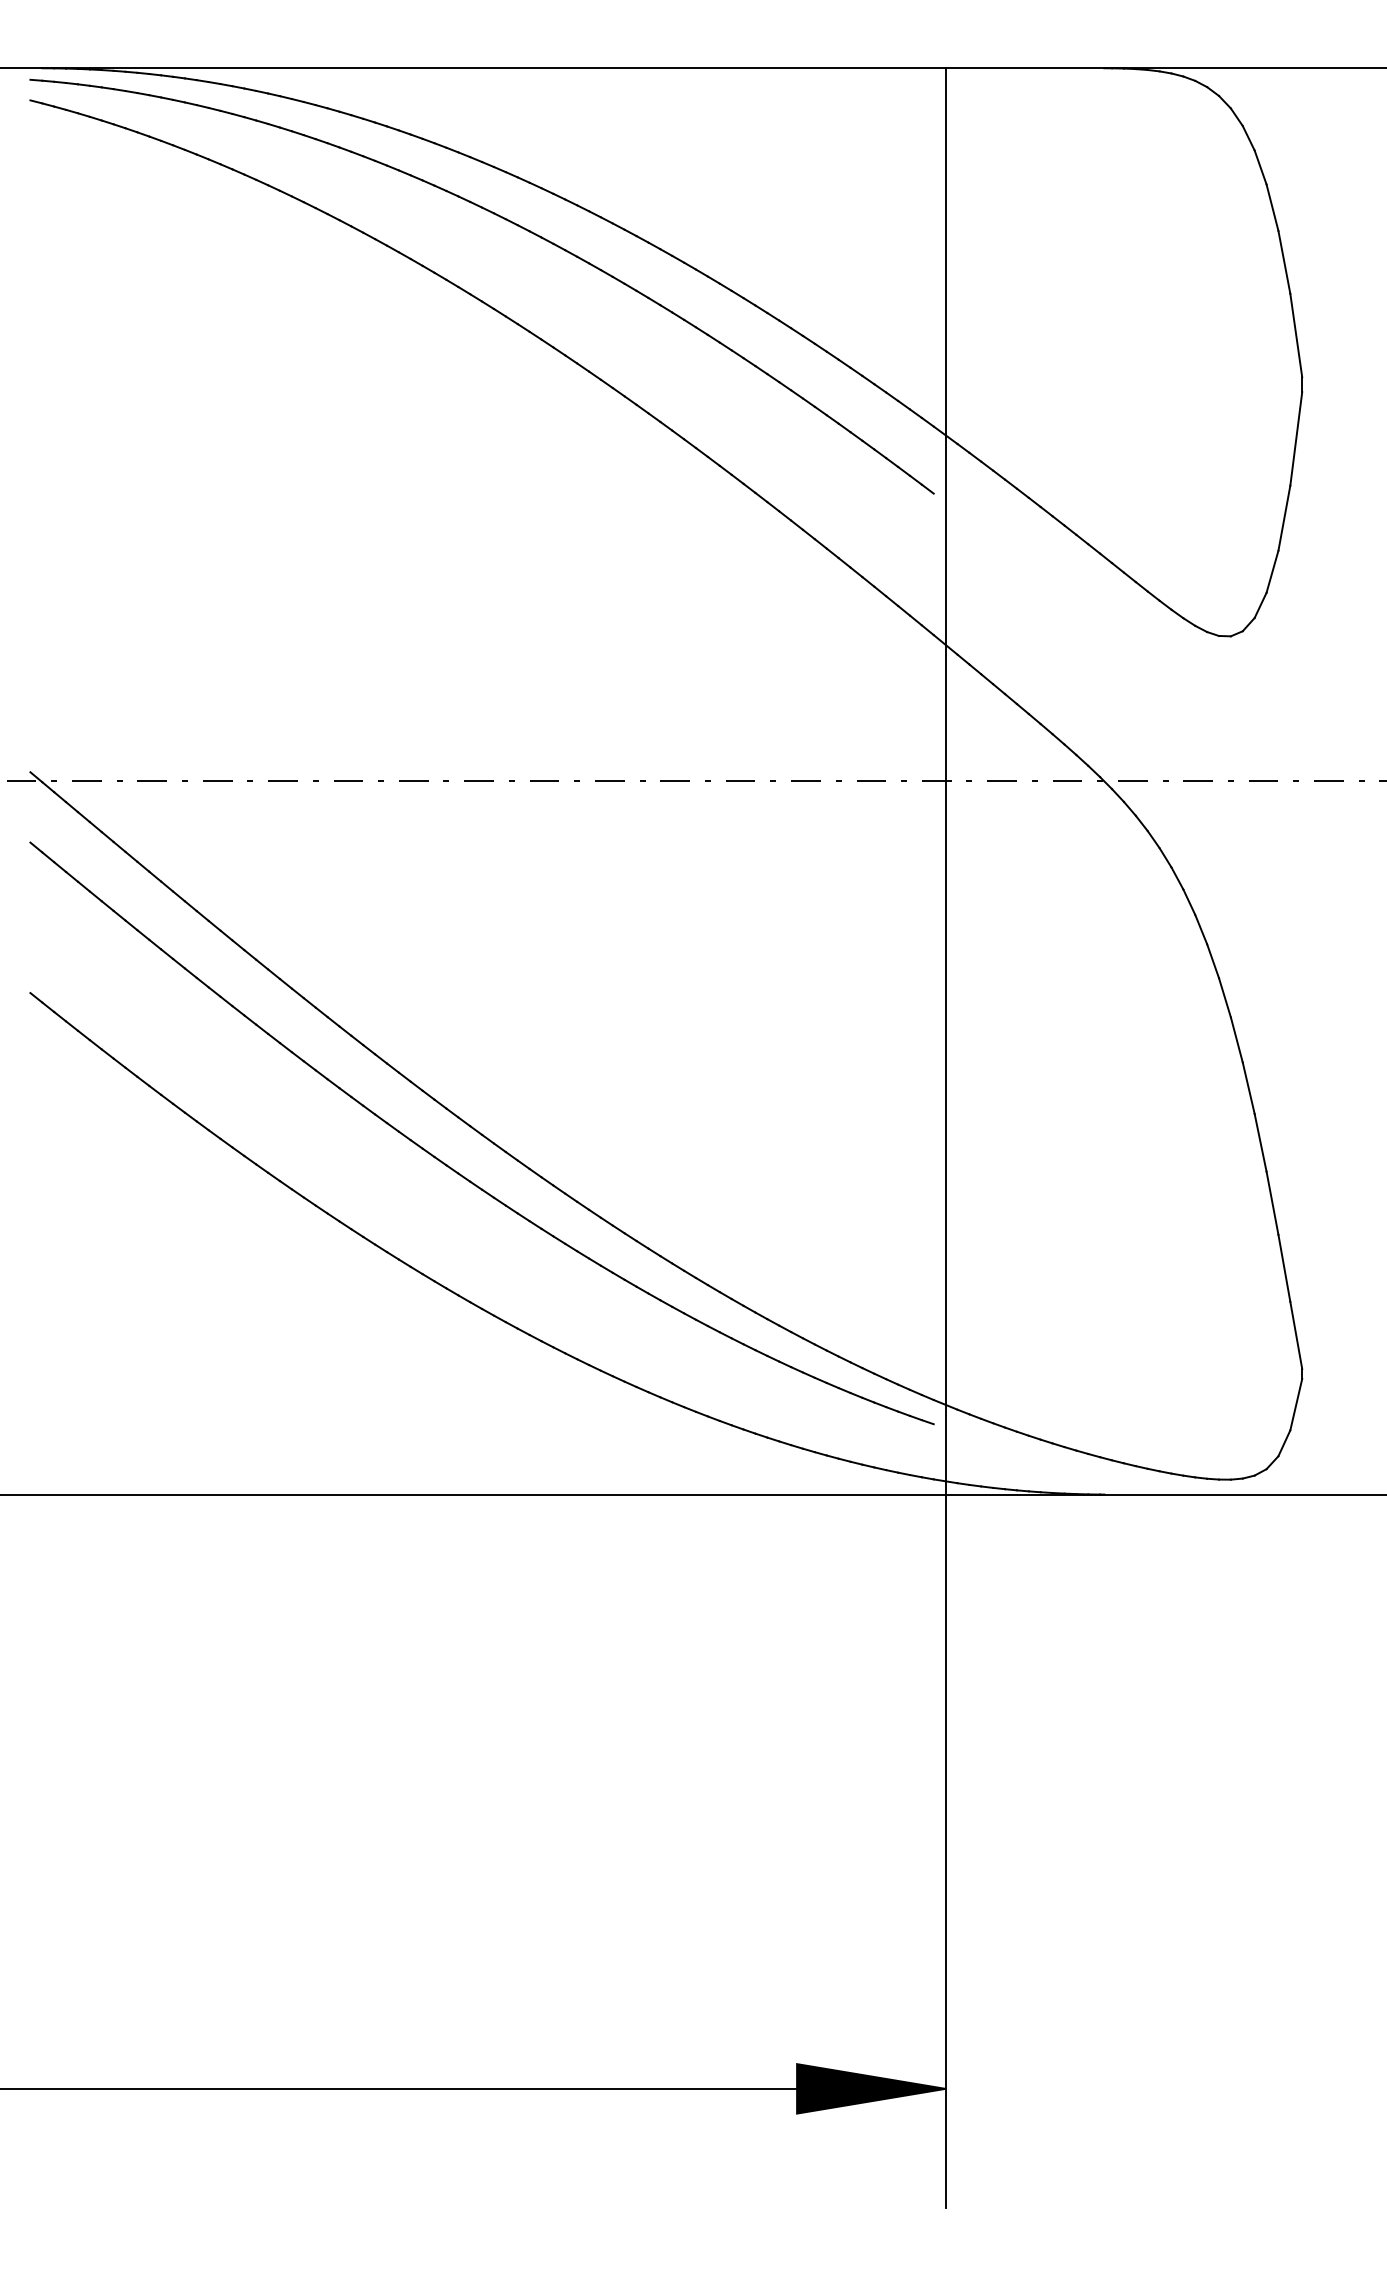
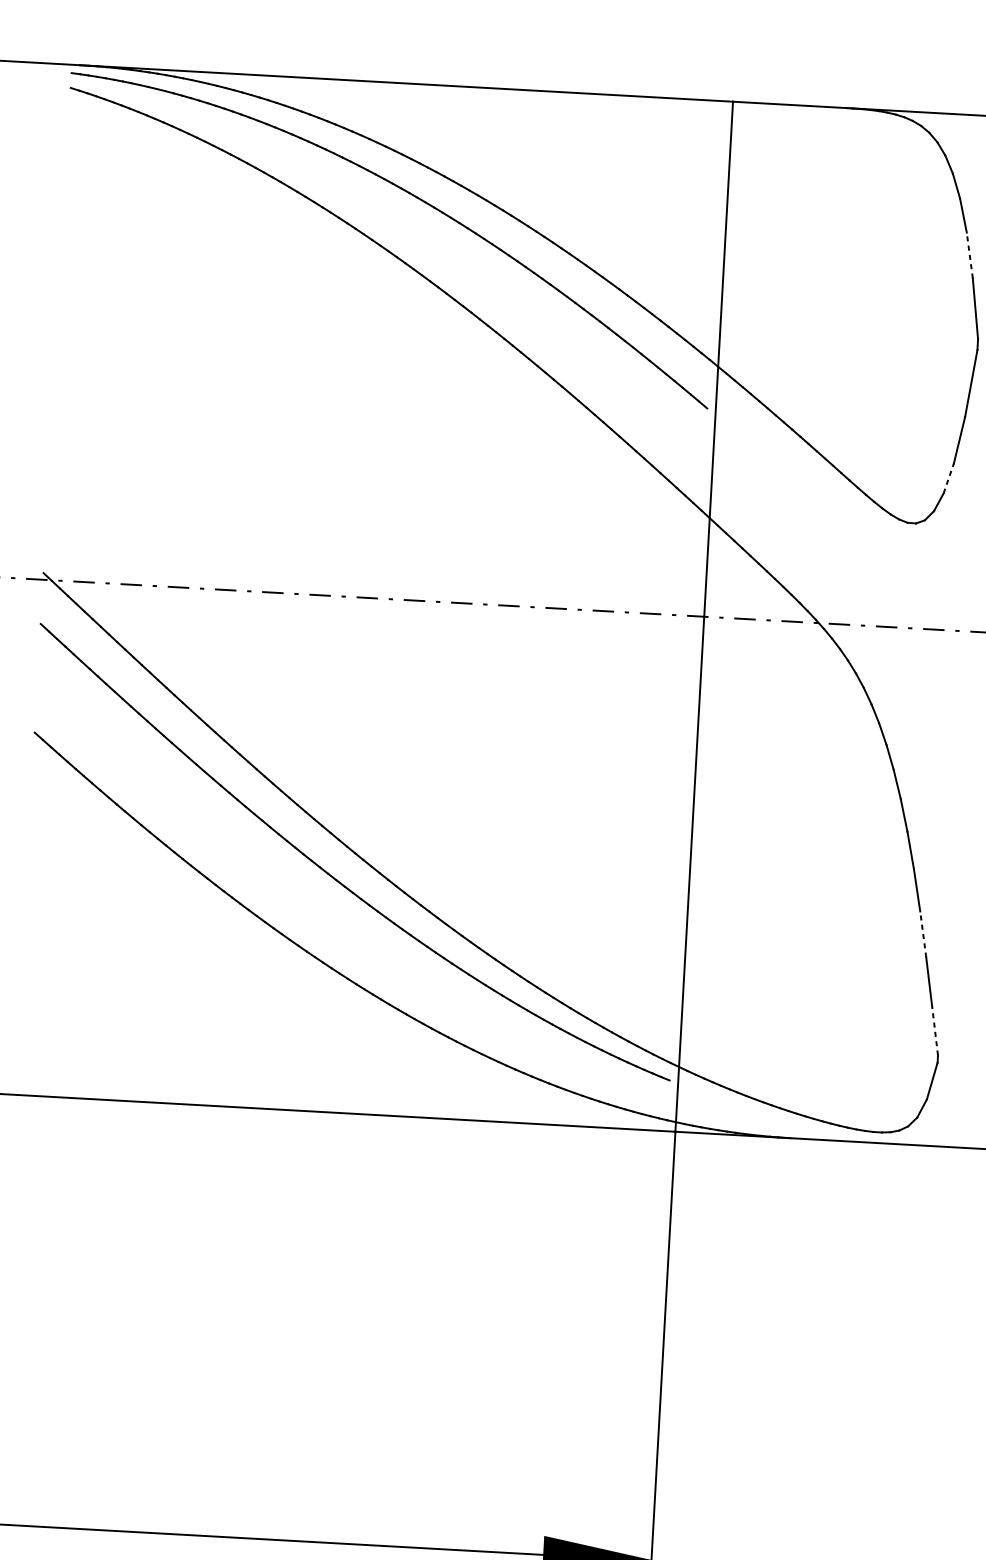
line: (1284, 262) -> (969, 255), solid -> dashed
line: (1272, 571) -> (948, 478), solid -> dashed
line: (1272, 1202) -> (923, 934), solid -> dashed
line: (1296, 1334) -> (935, 1030), solid -> dashed

